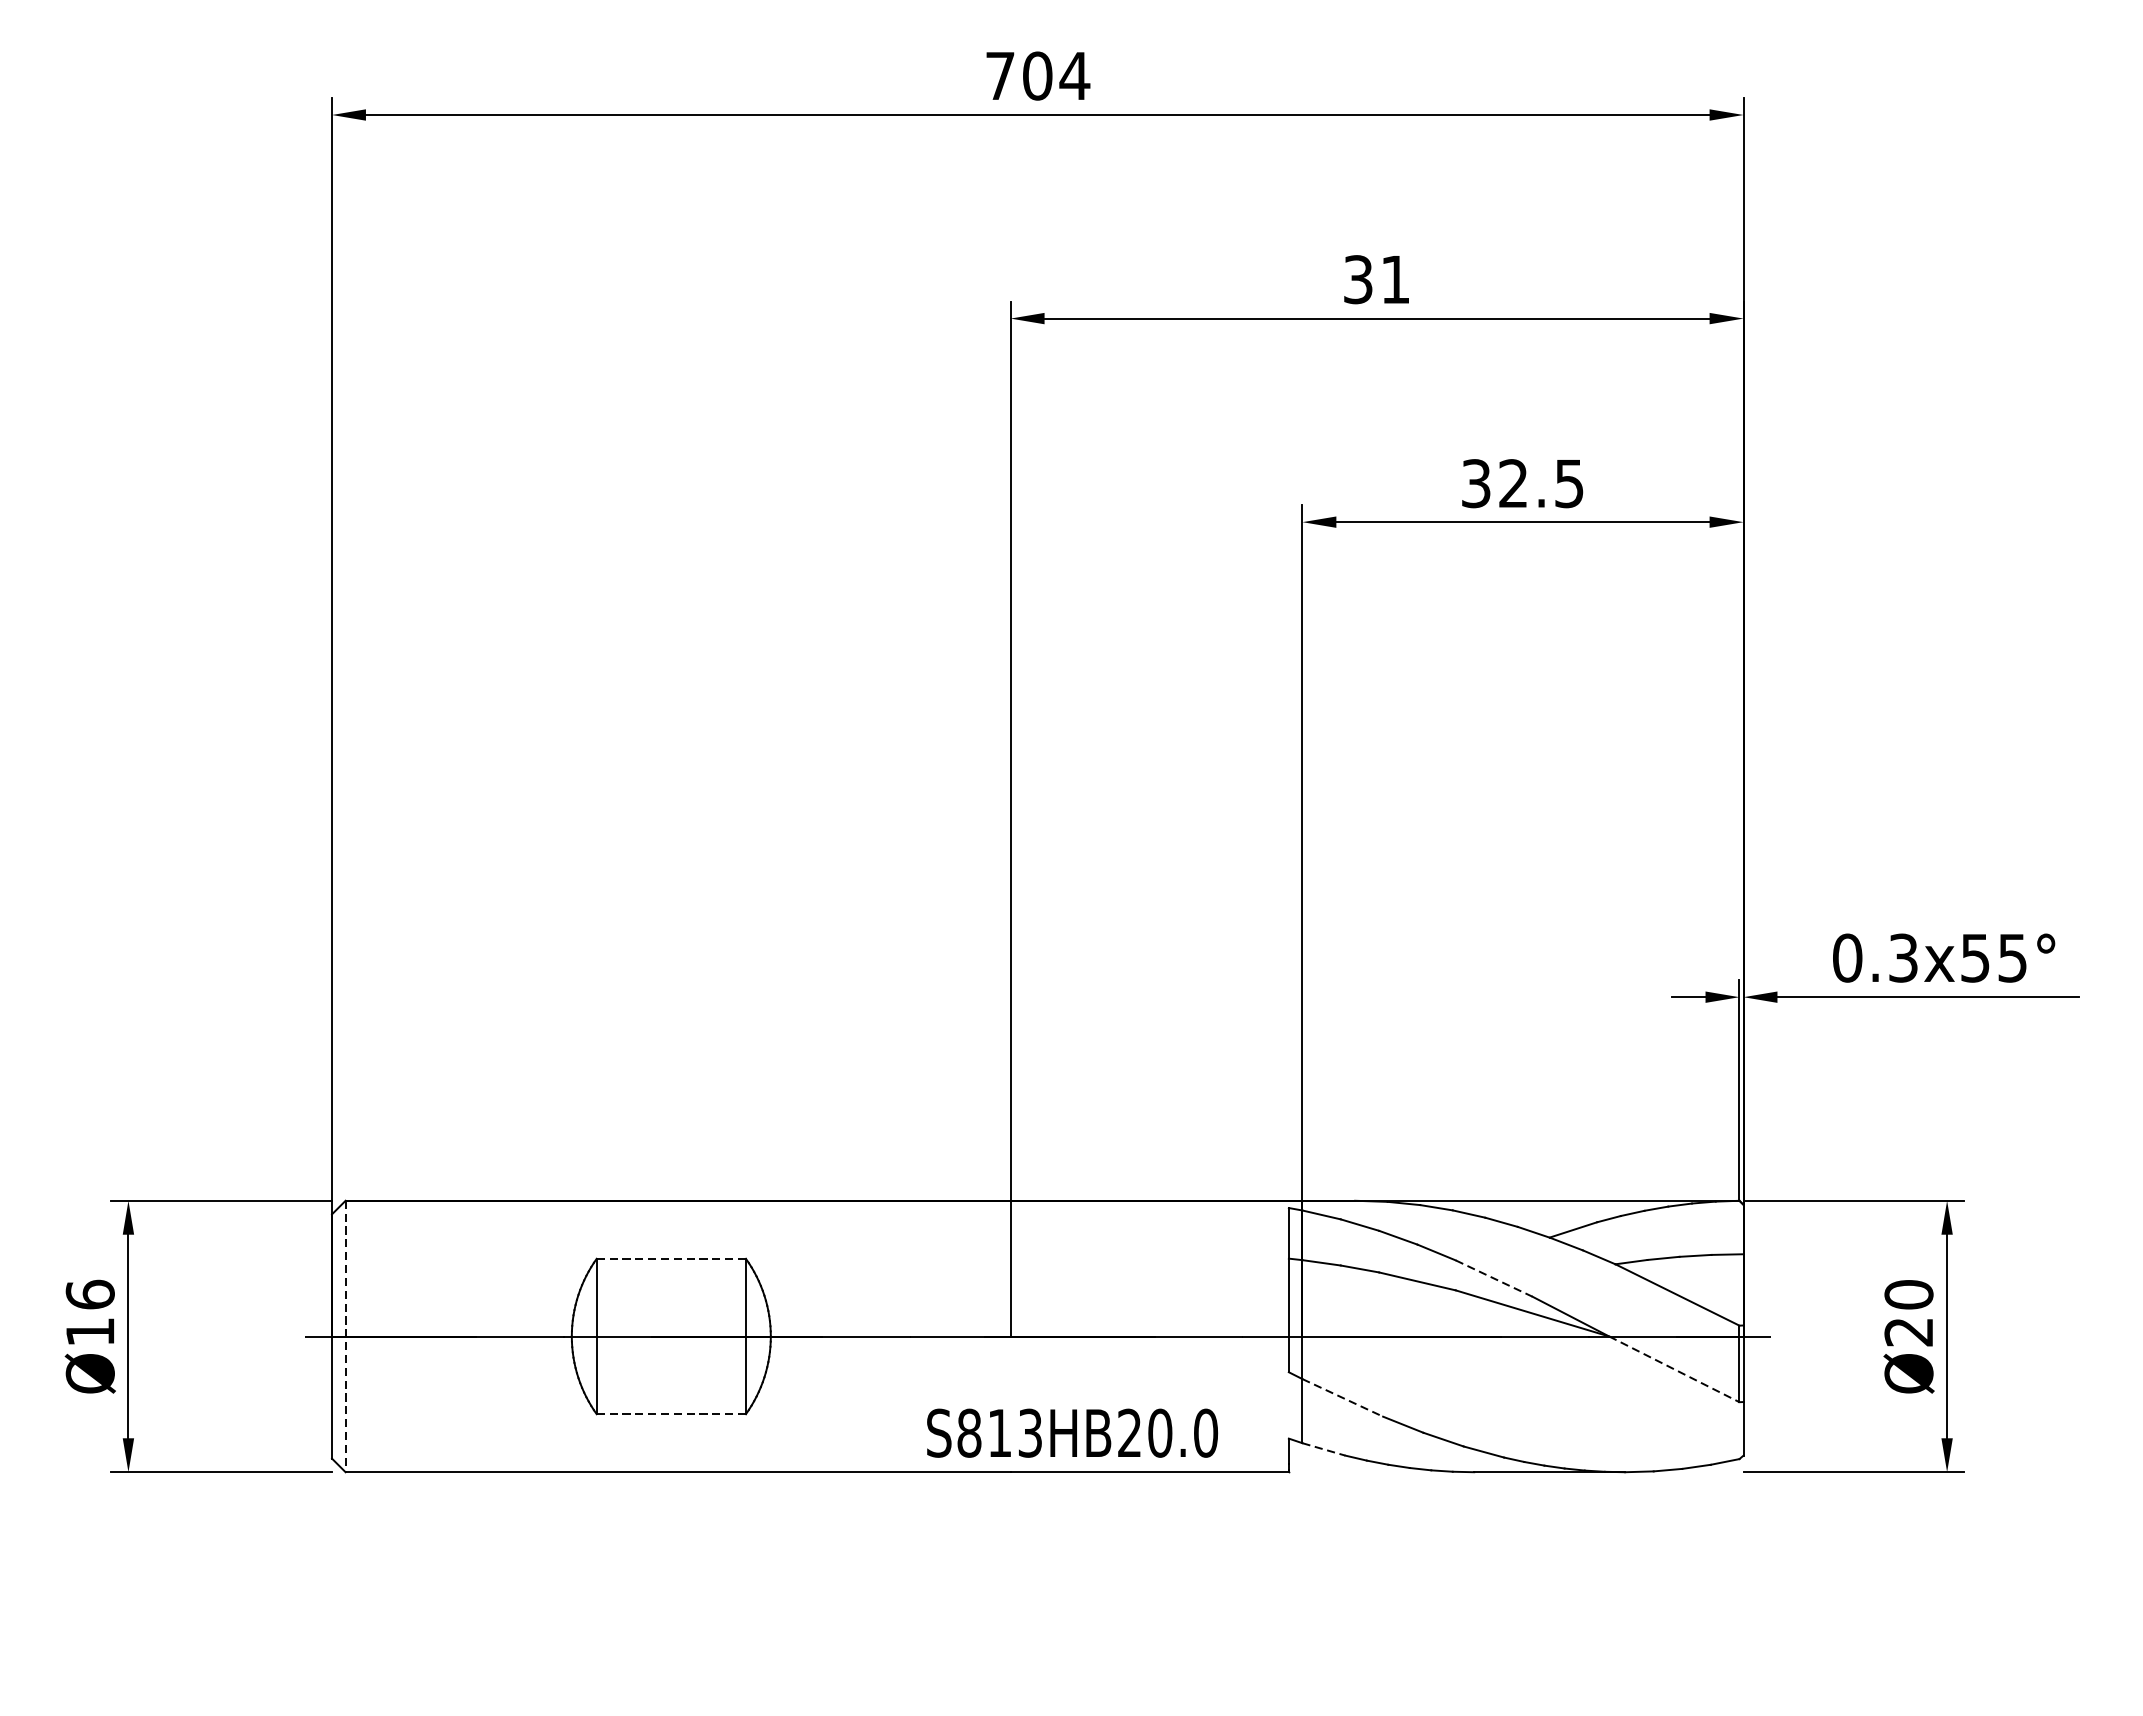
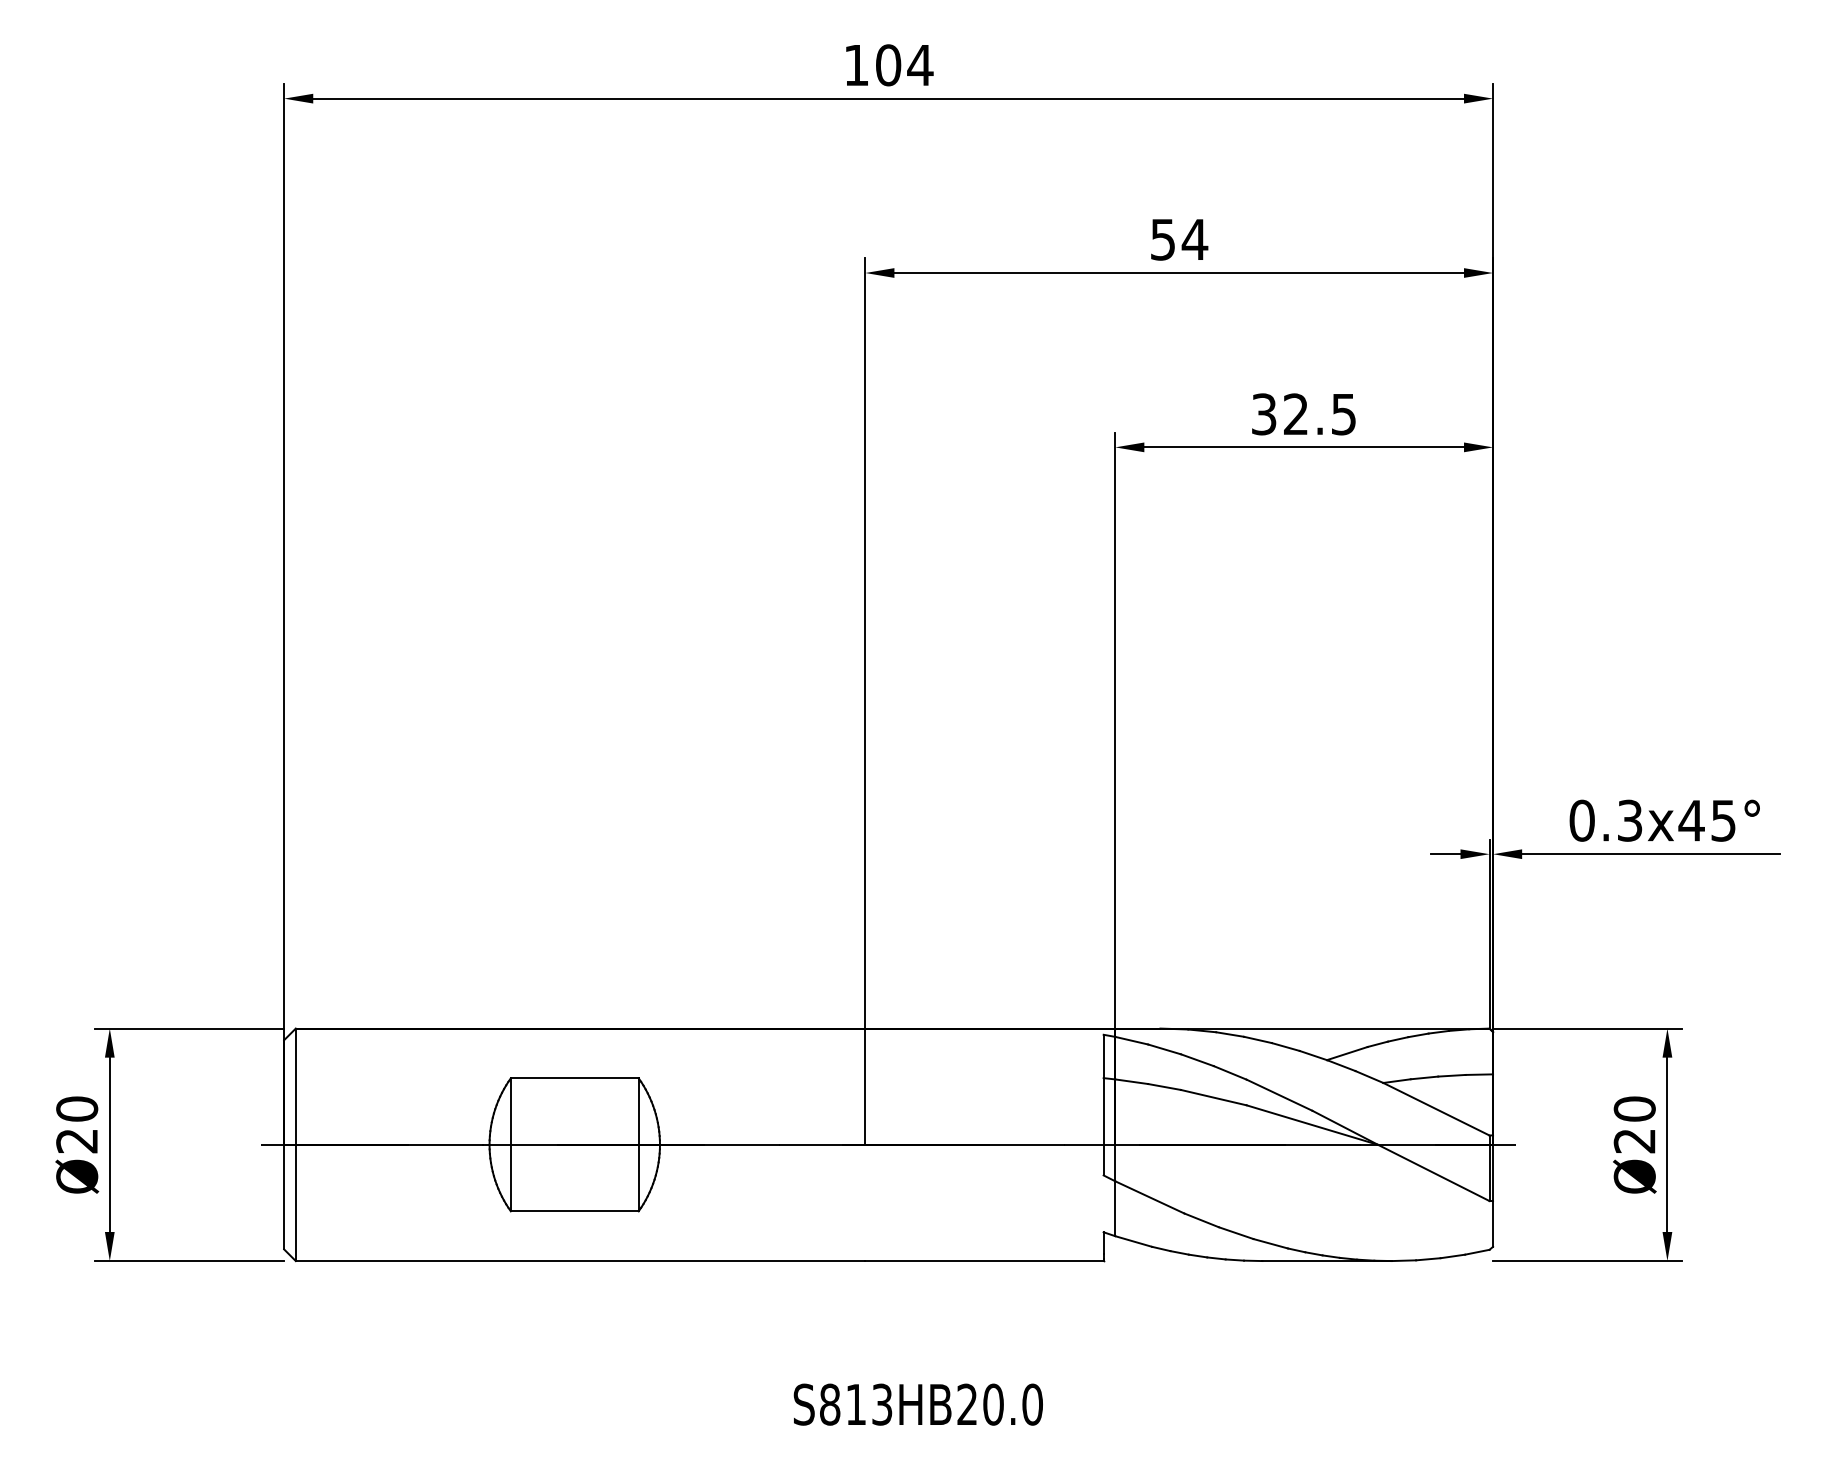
text: (1000, 76) -> (856, 65), 704 -> 104
text: (1377, 279) -> (1179, 239), 31 -> 54
text: (1975, 957) -> (1691, 820), 0.3x55° -> 0.3x45°
line: (671, 1259) -> (574, 1078), dashed -> solid
line: (1494, 1278) -> (1279, 1095), dashed -> solid
text: (90, 1312) -> (77, 1124), Ø16 -> Ø20
line: (345, 1337) -> (295, 1145), dashed -> solid
line: (1675, 1369) -> (1434, 1173), dashed -> solid
line: (1343, 1398) -> (1150, 1197), dashed -> solid
line: (671, 1414) -> (574, 1211), dashed -> solid
text: (1071, 1433) -> (917, 1404), moved
line: (1324, 1449) -> (1134, 1241), dashed -> solid

